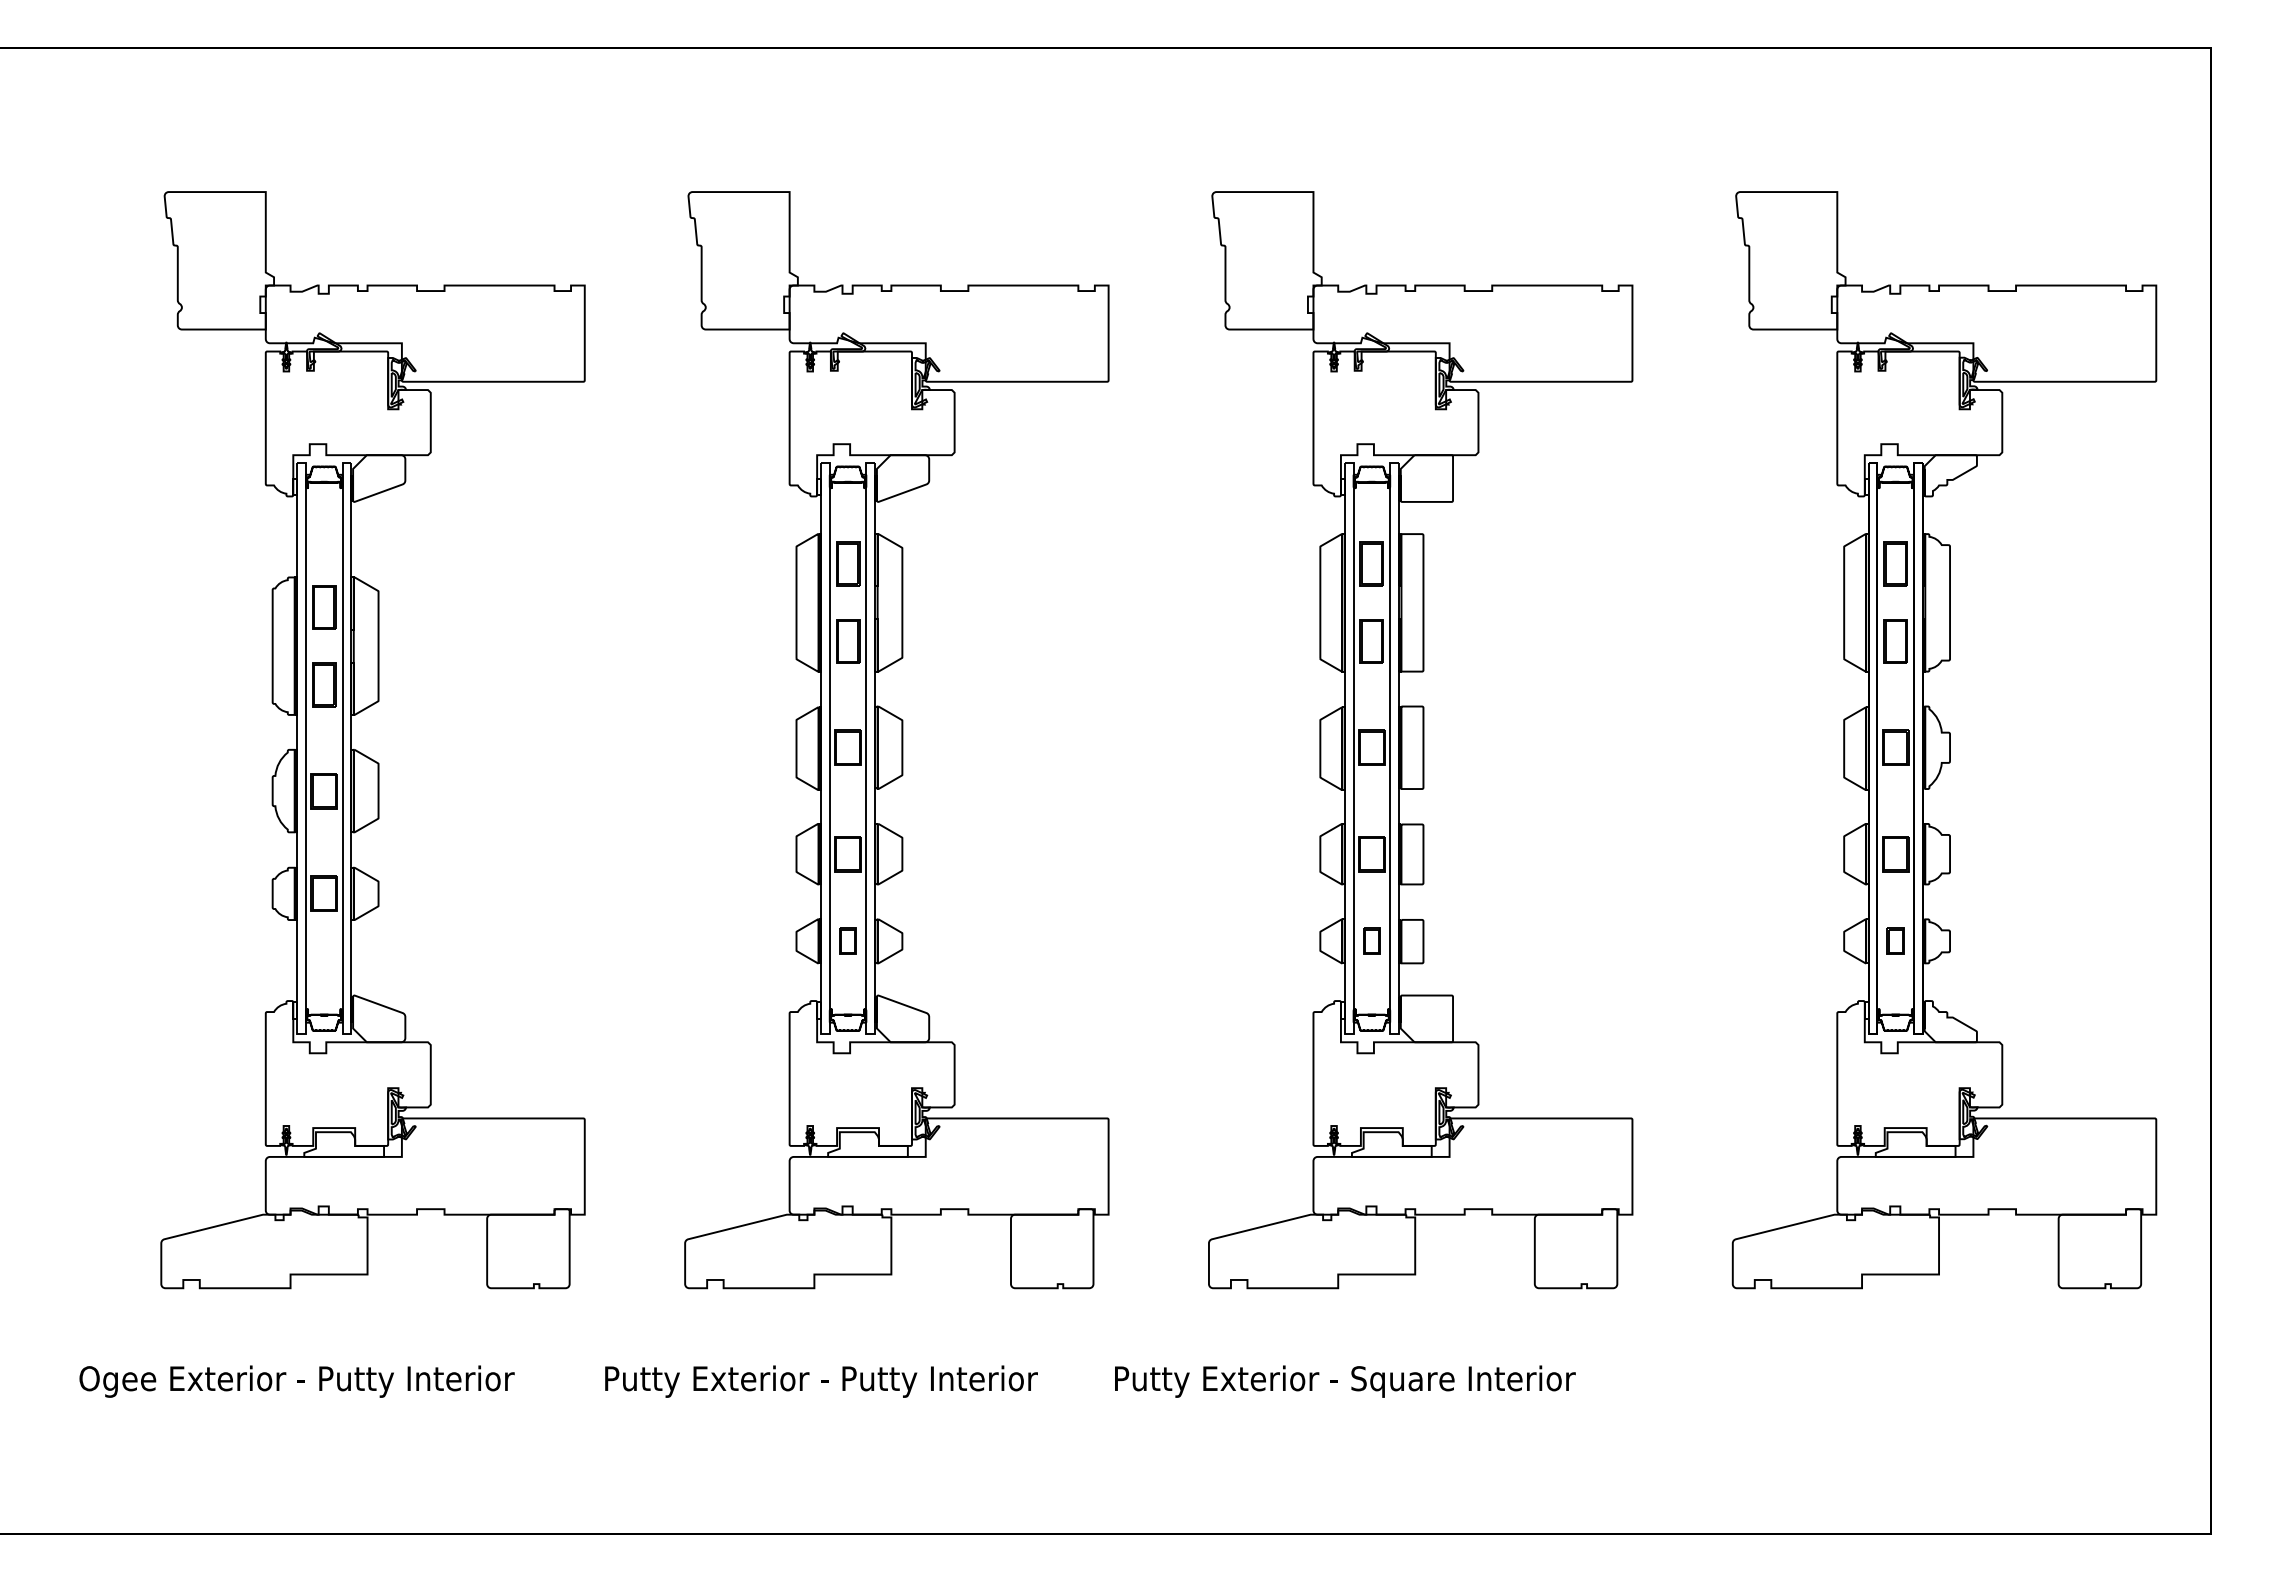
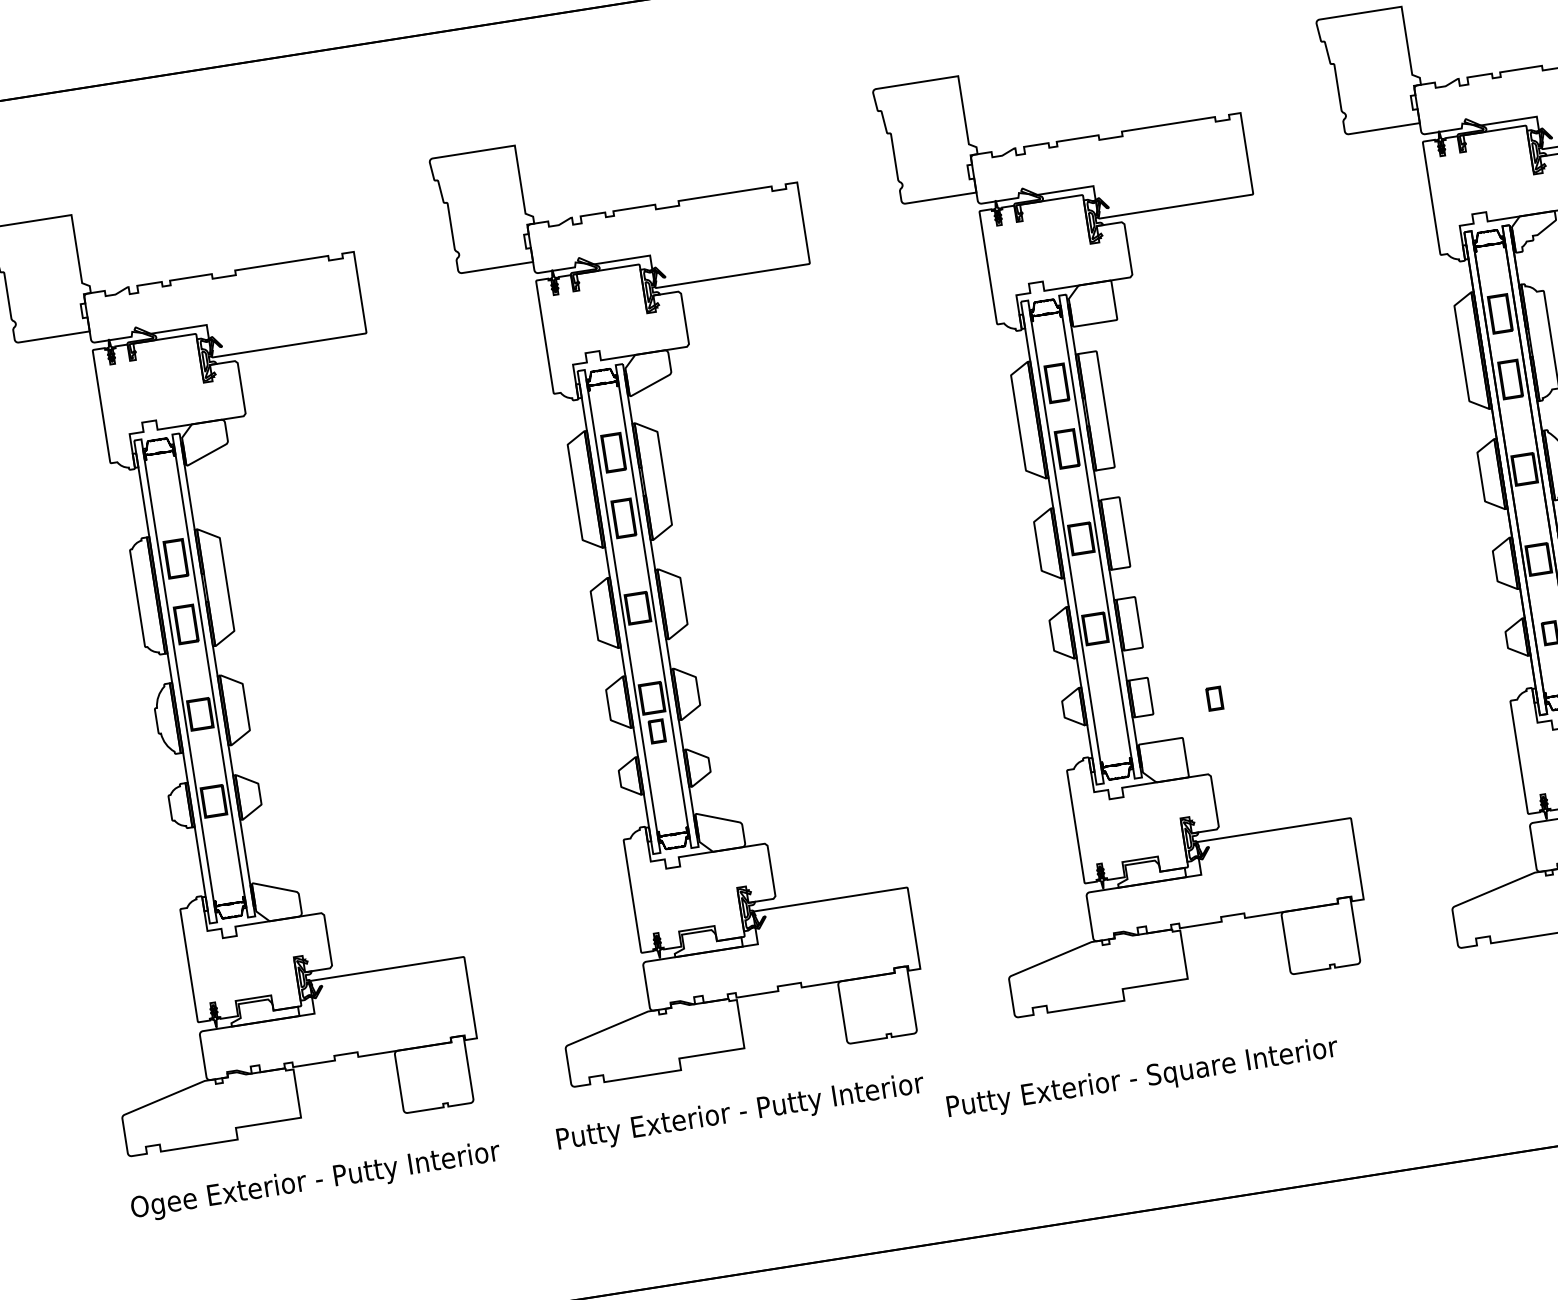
part: (847, 940) -> (656, 730), moved
part: (1371, 940) -> (1214, 698), moved
text: (296, 1381) -> (315, 1181), moved
text: (821, 1381) -> (740, 1113), moved

